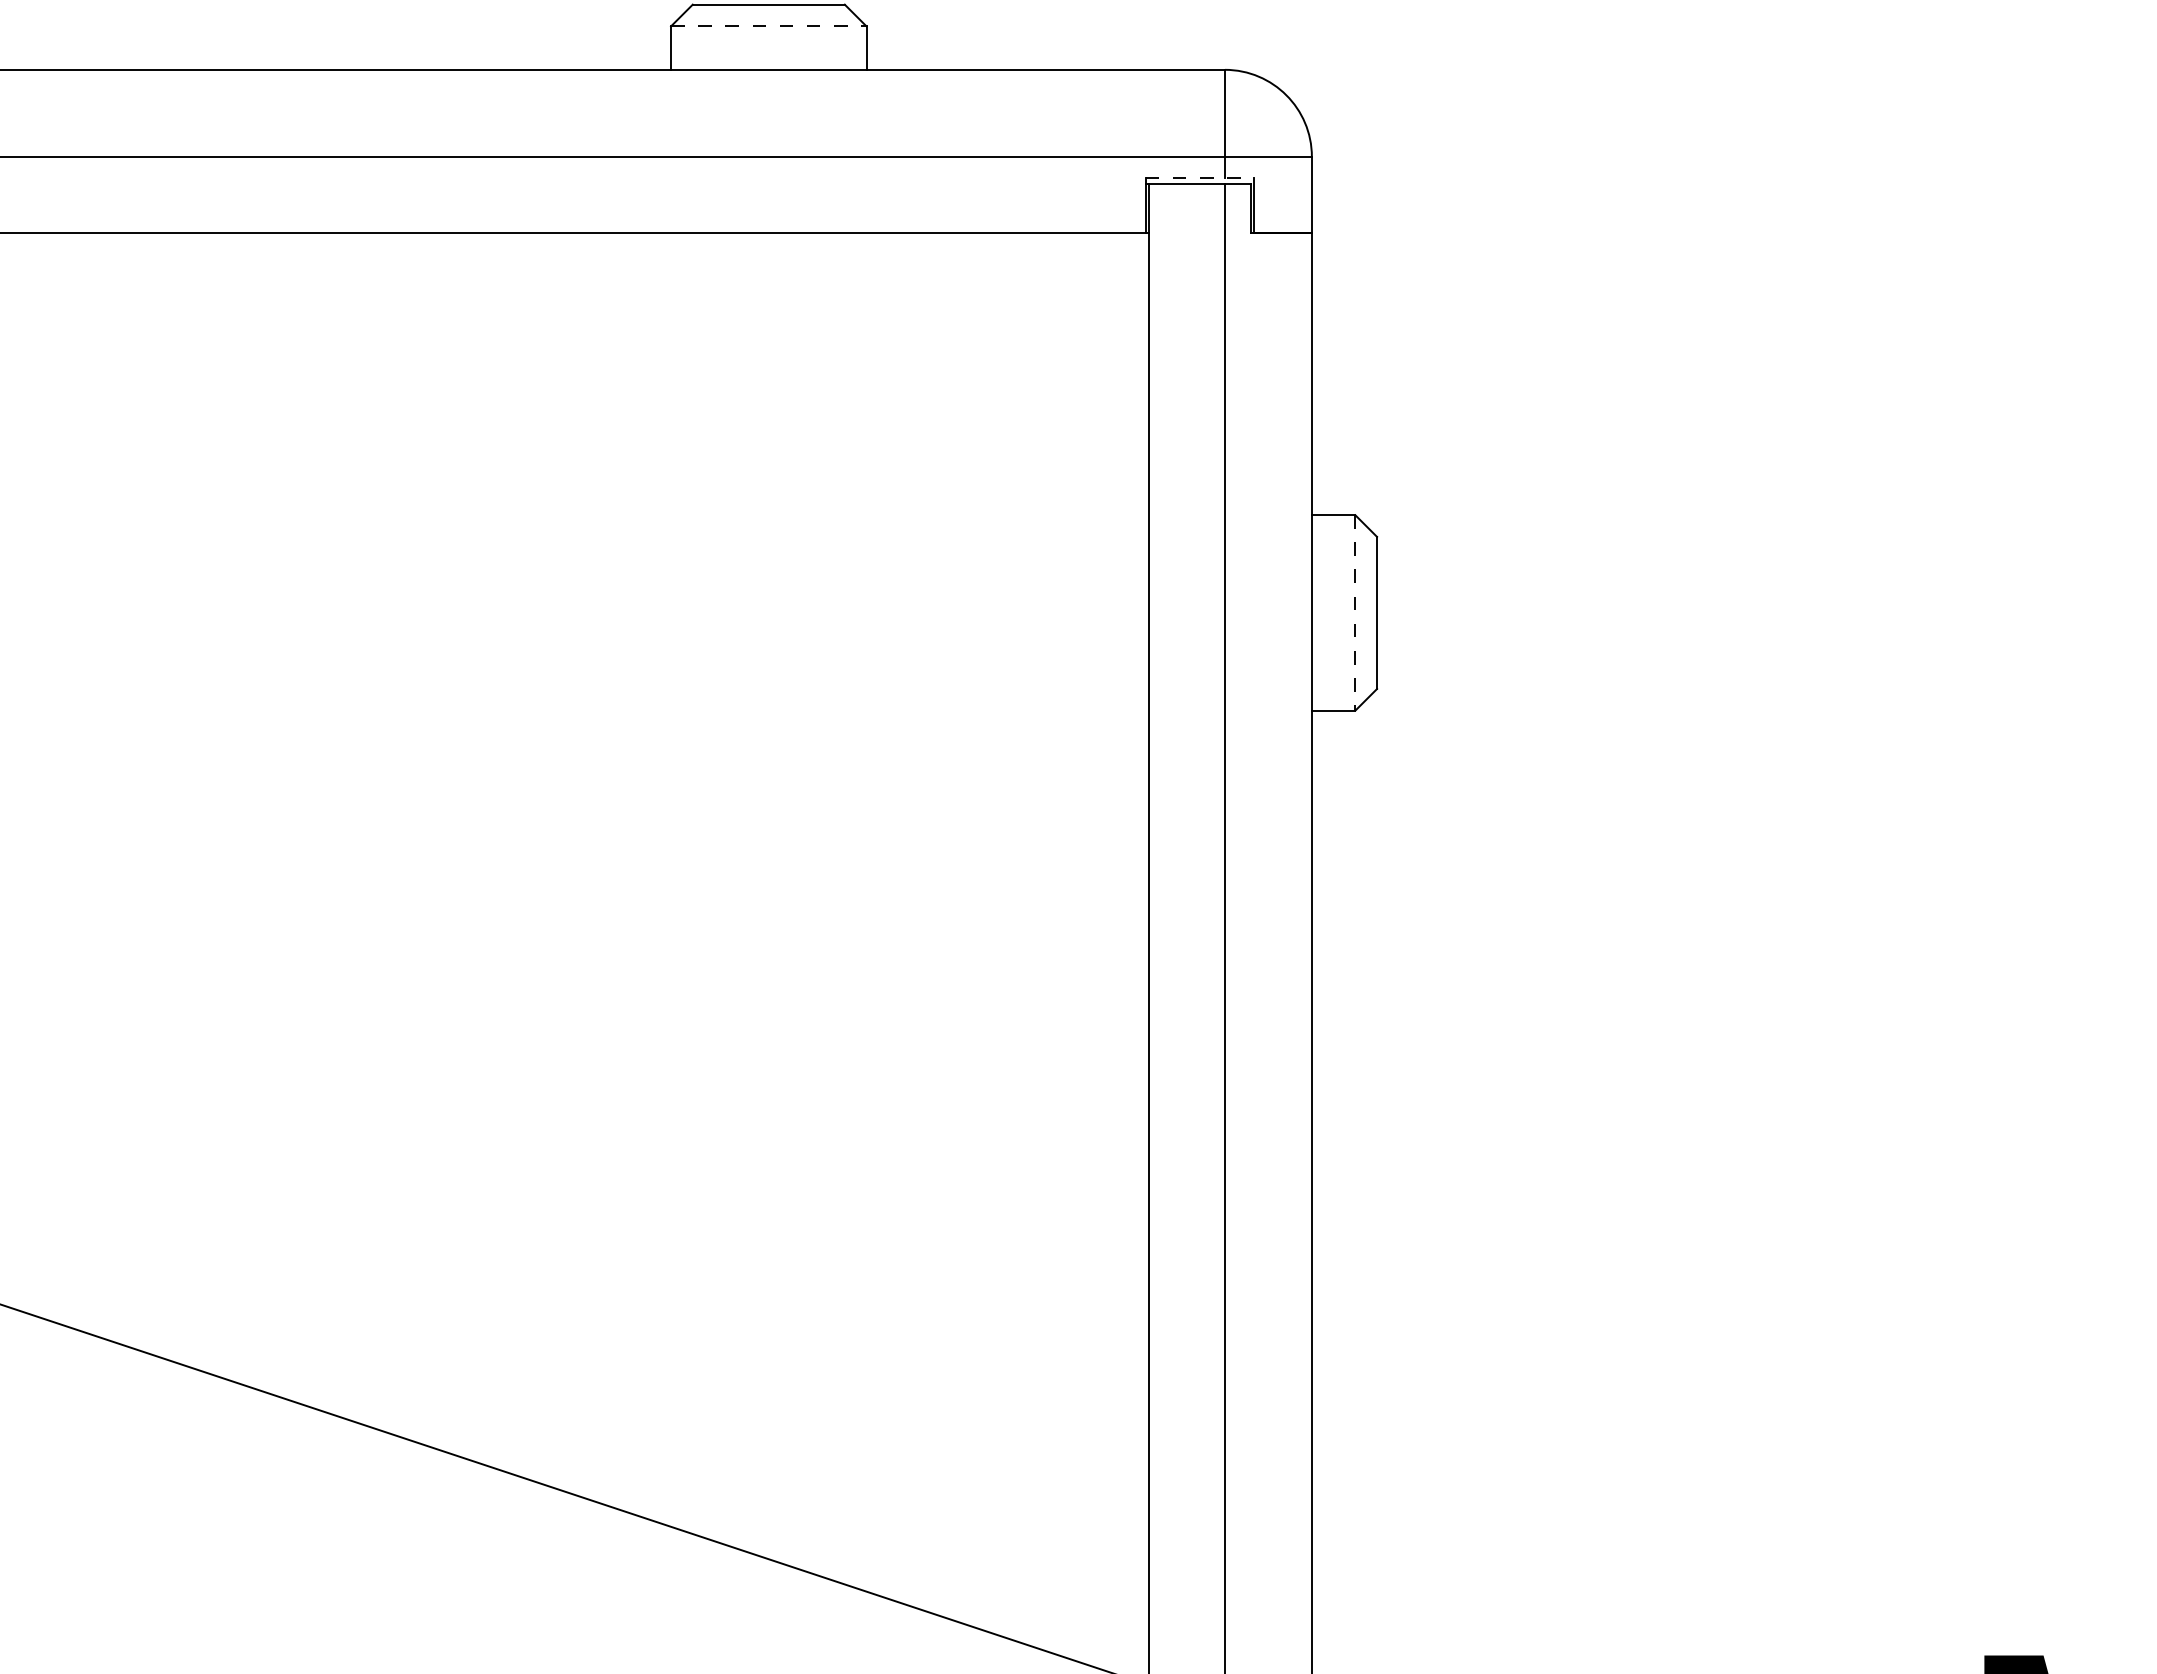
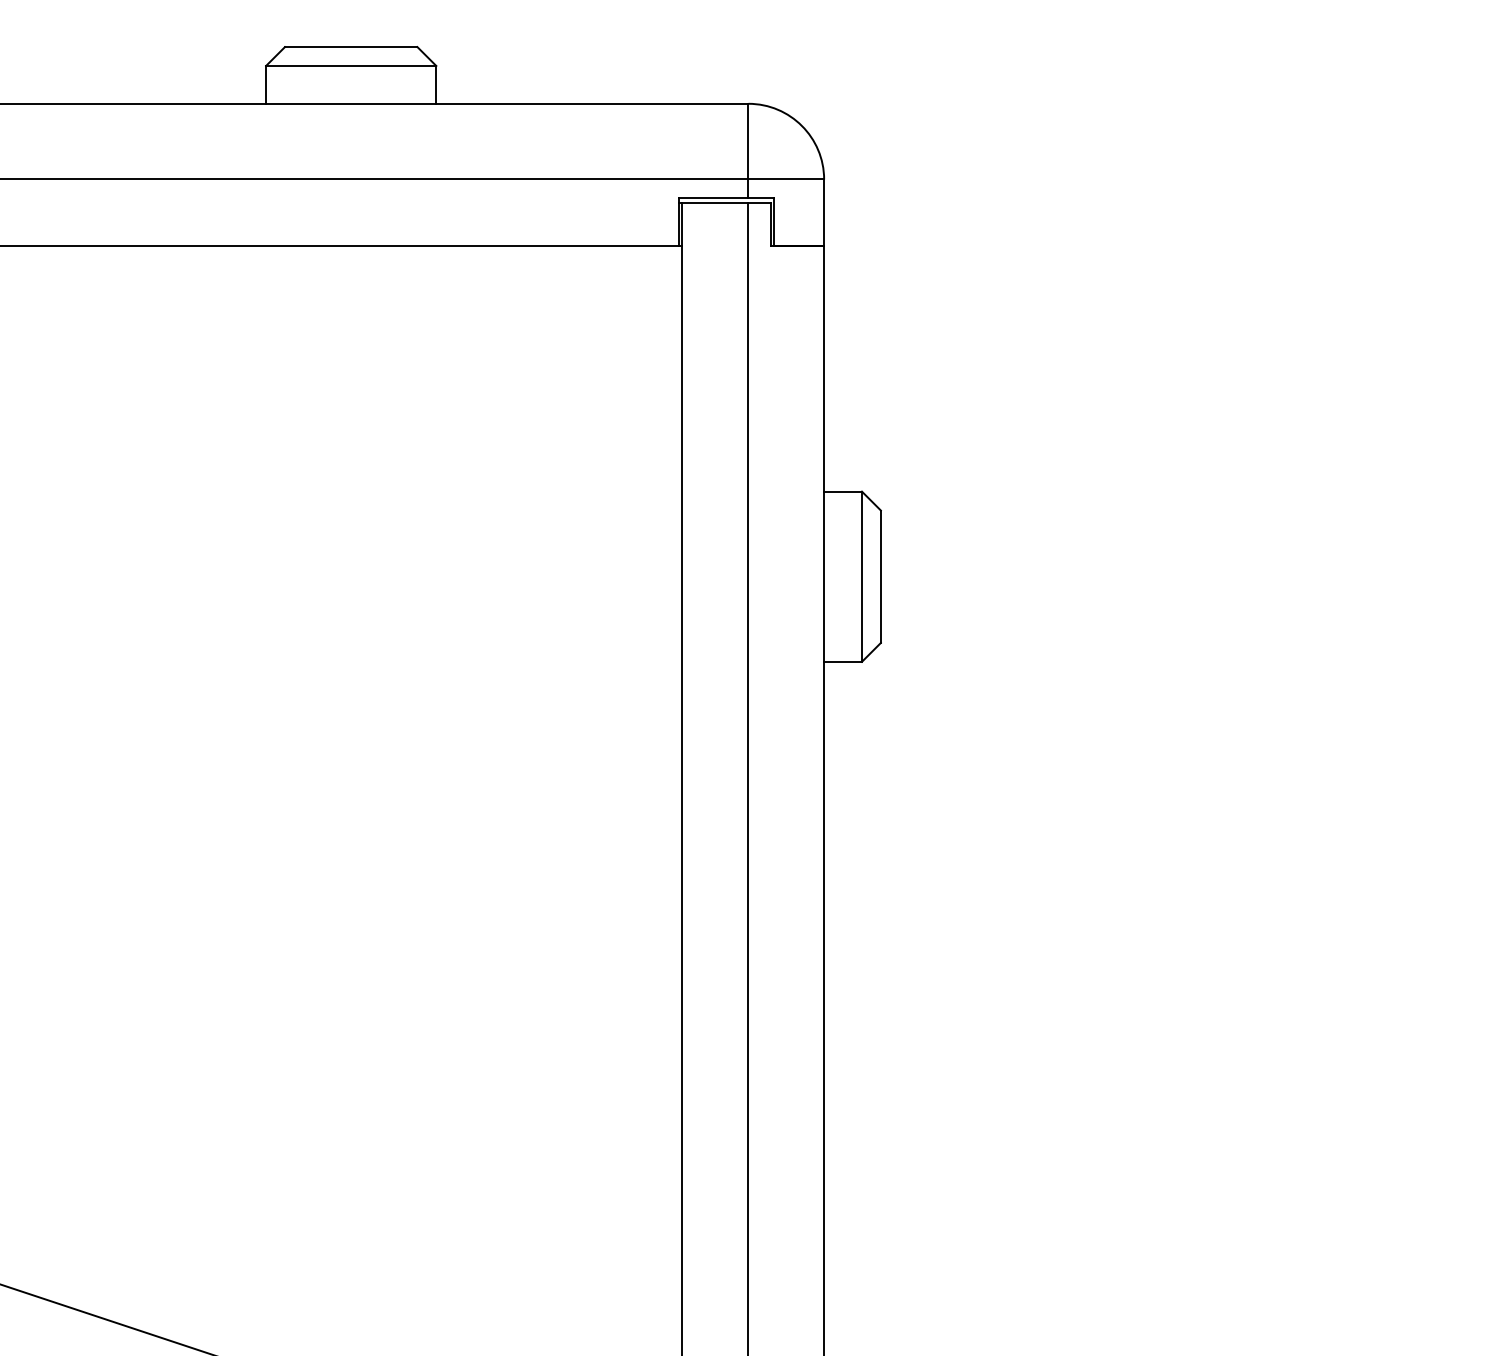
line: (768, 26) -> (350, 66), dashed -> solid
line: (1200, 178) -> (727, 198), dashed -> solid
line: (1355, 612) -> (862, 576), dashed -> solid

